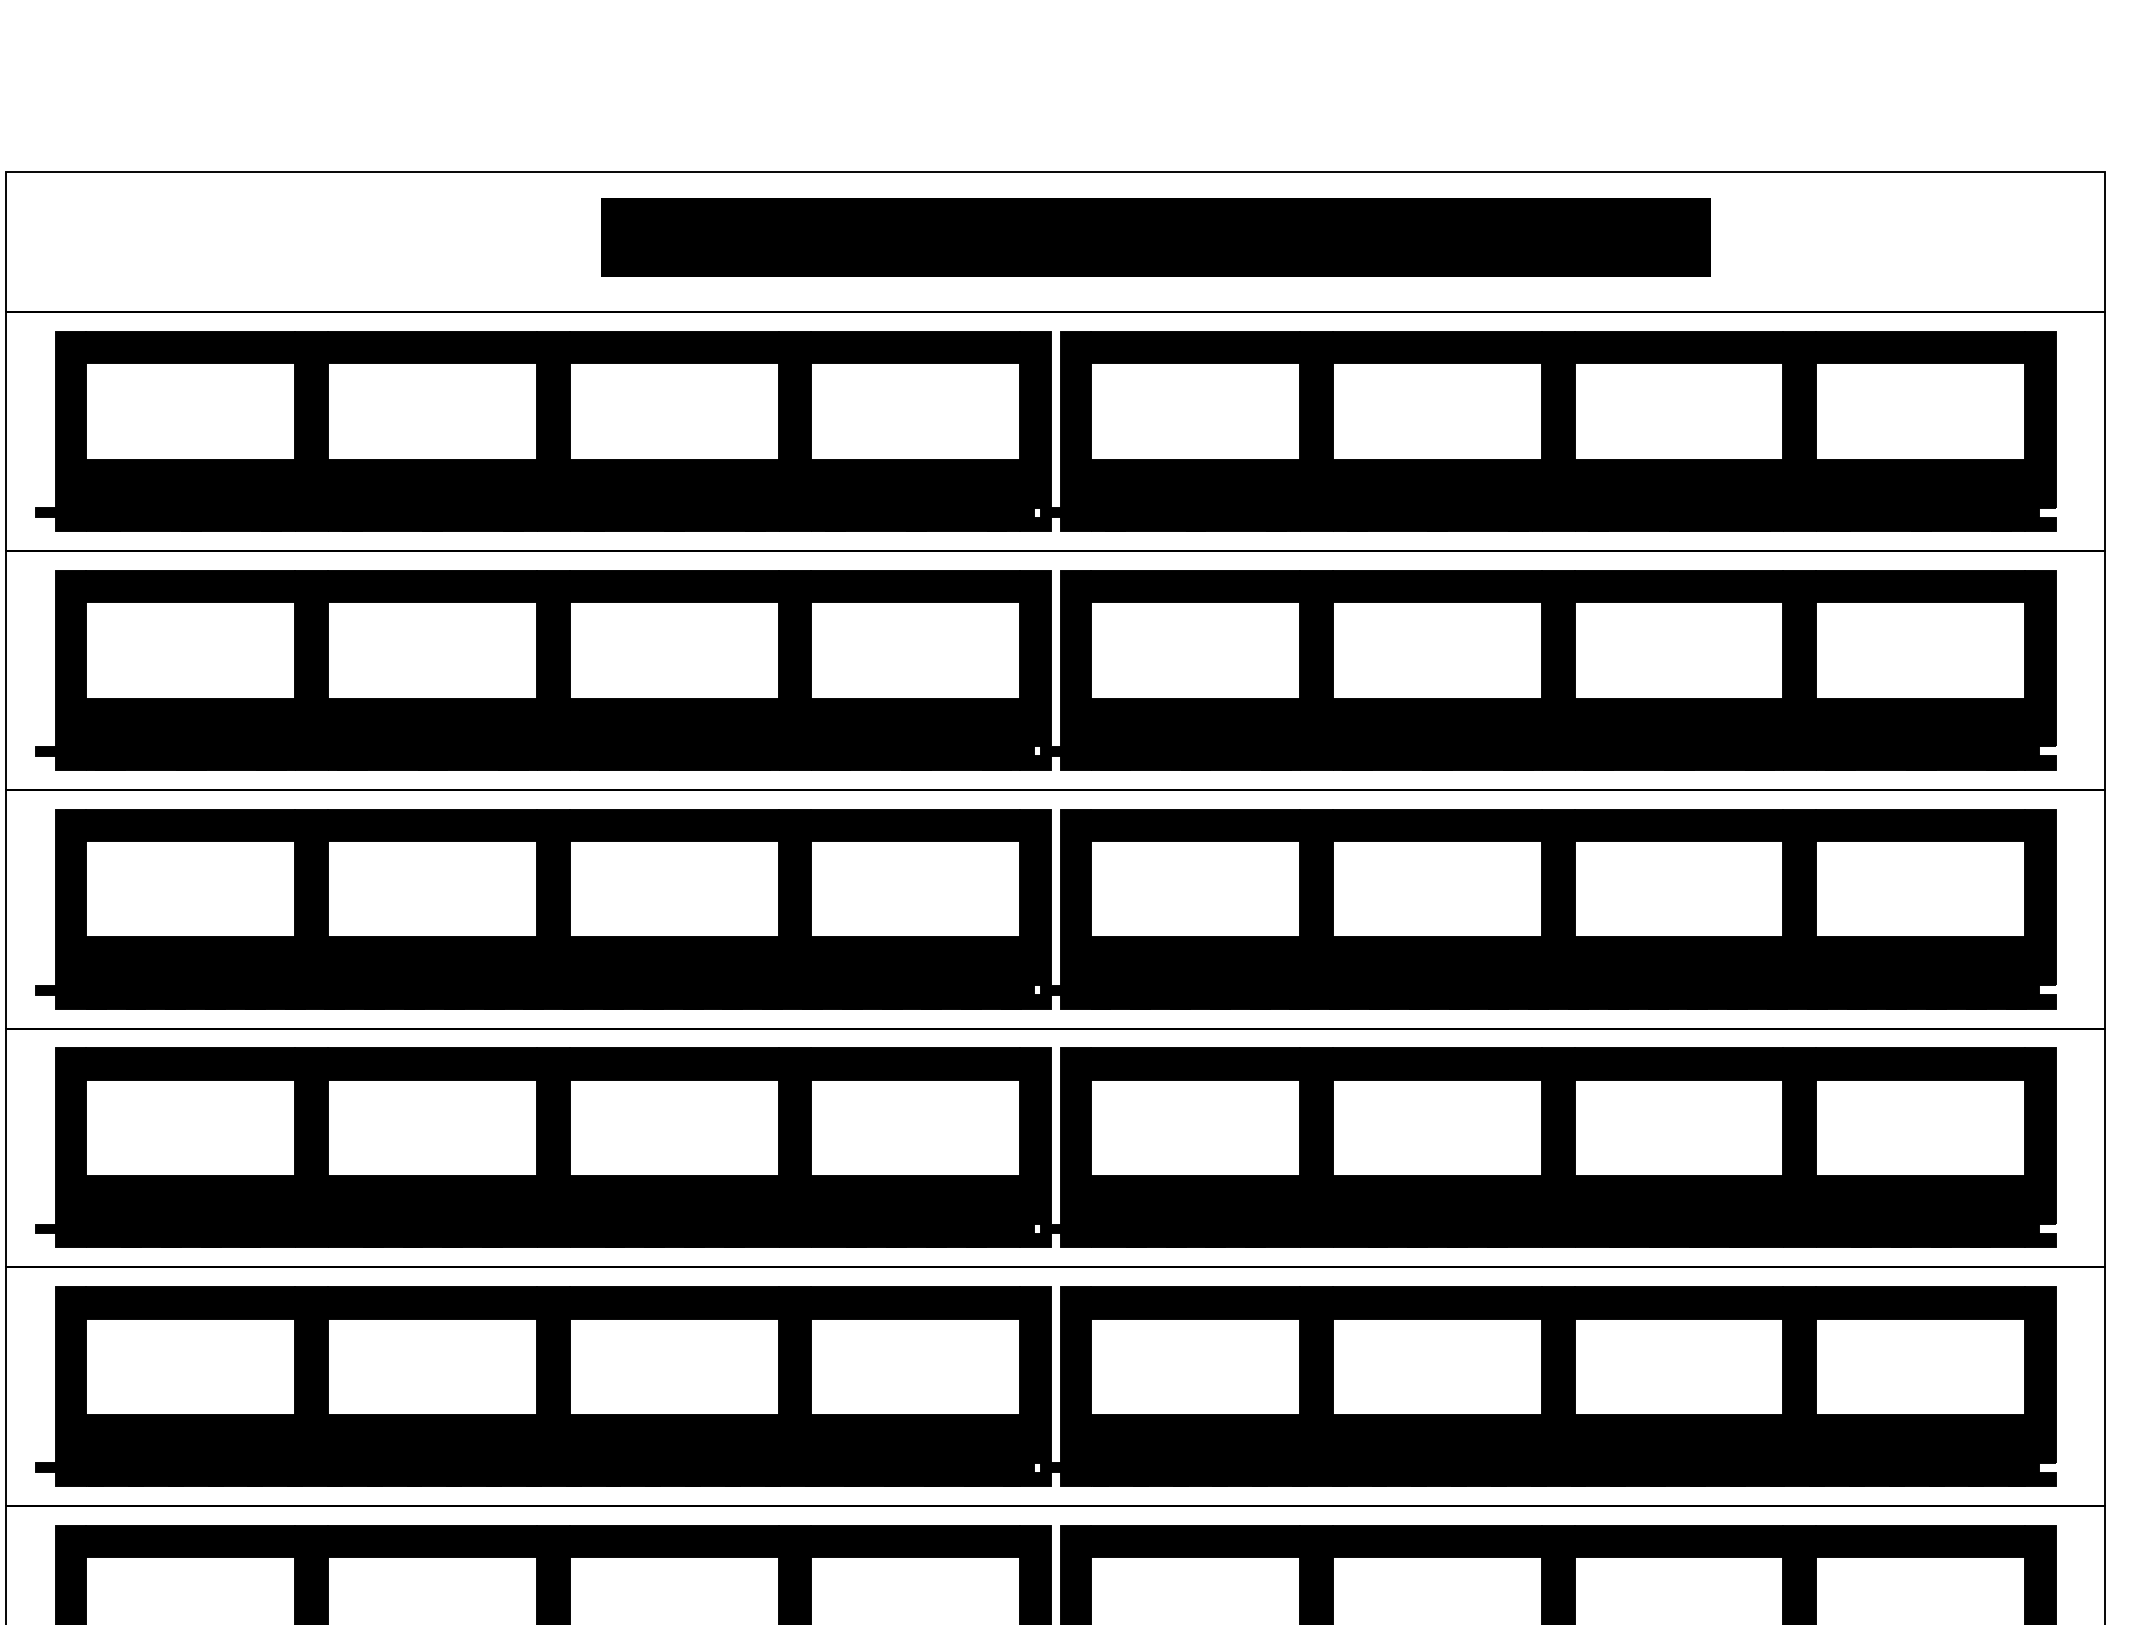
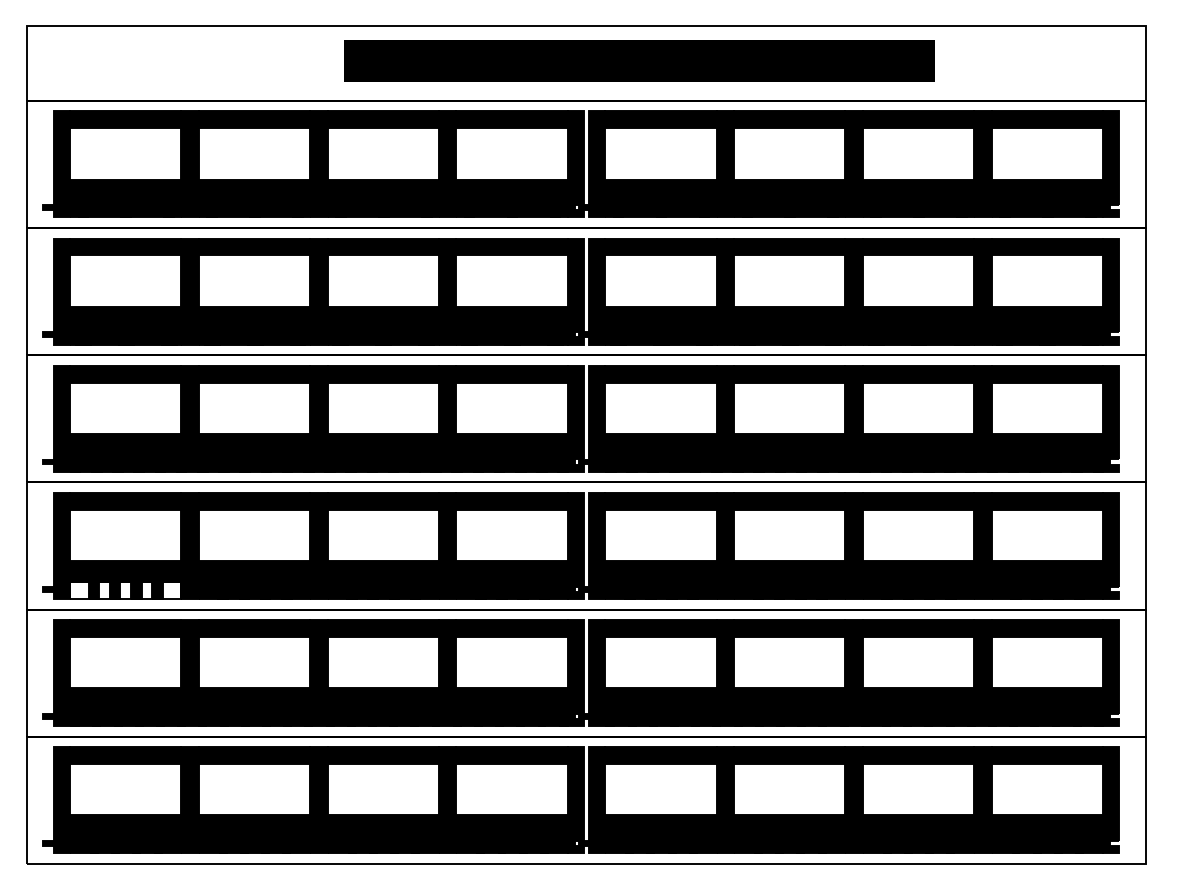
fill: (190, 1231) -> (125, 590), removed

